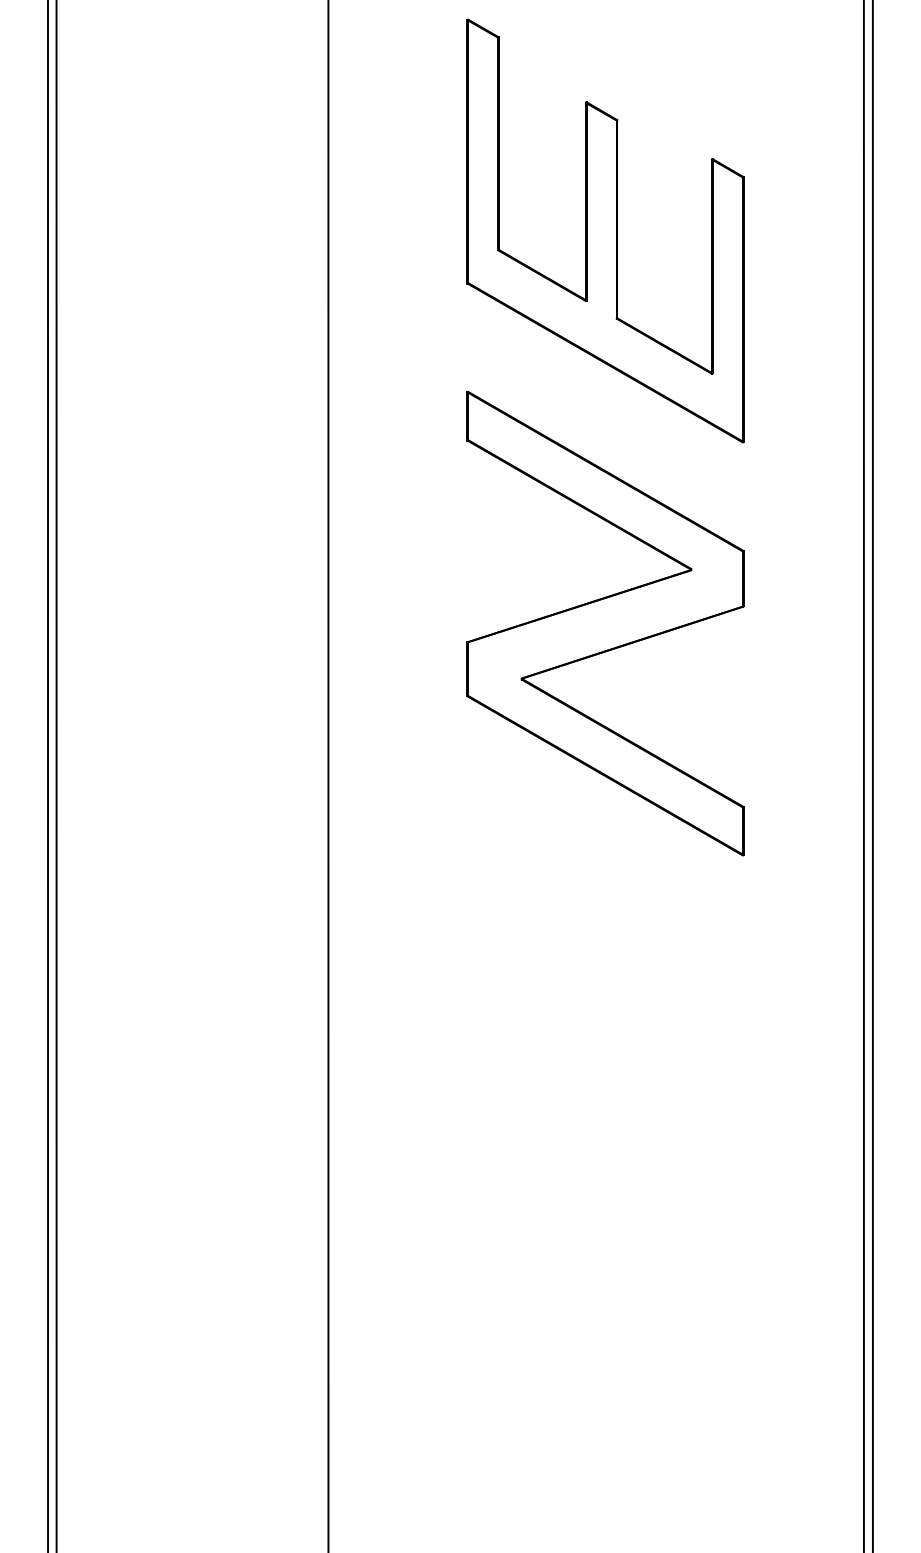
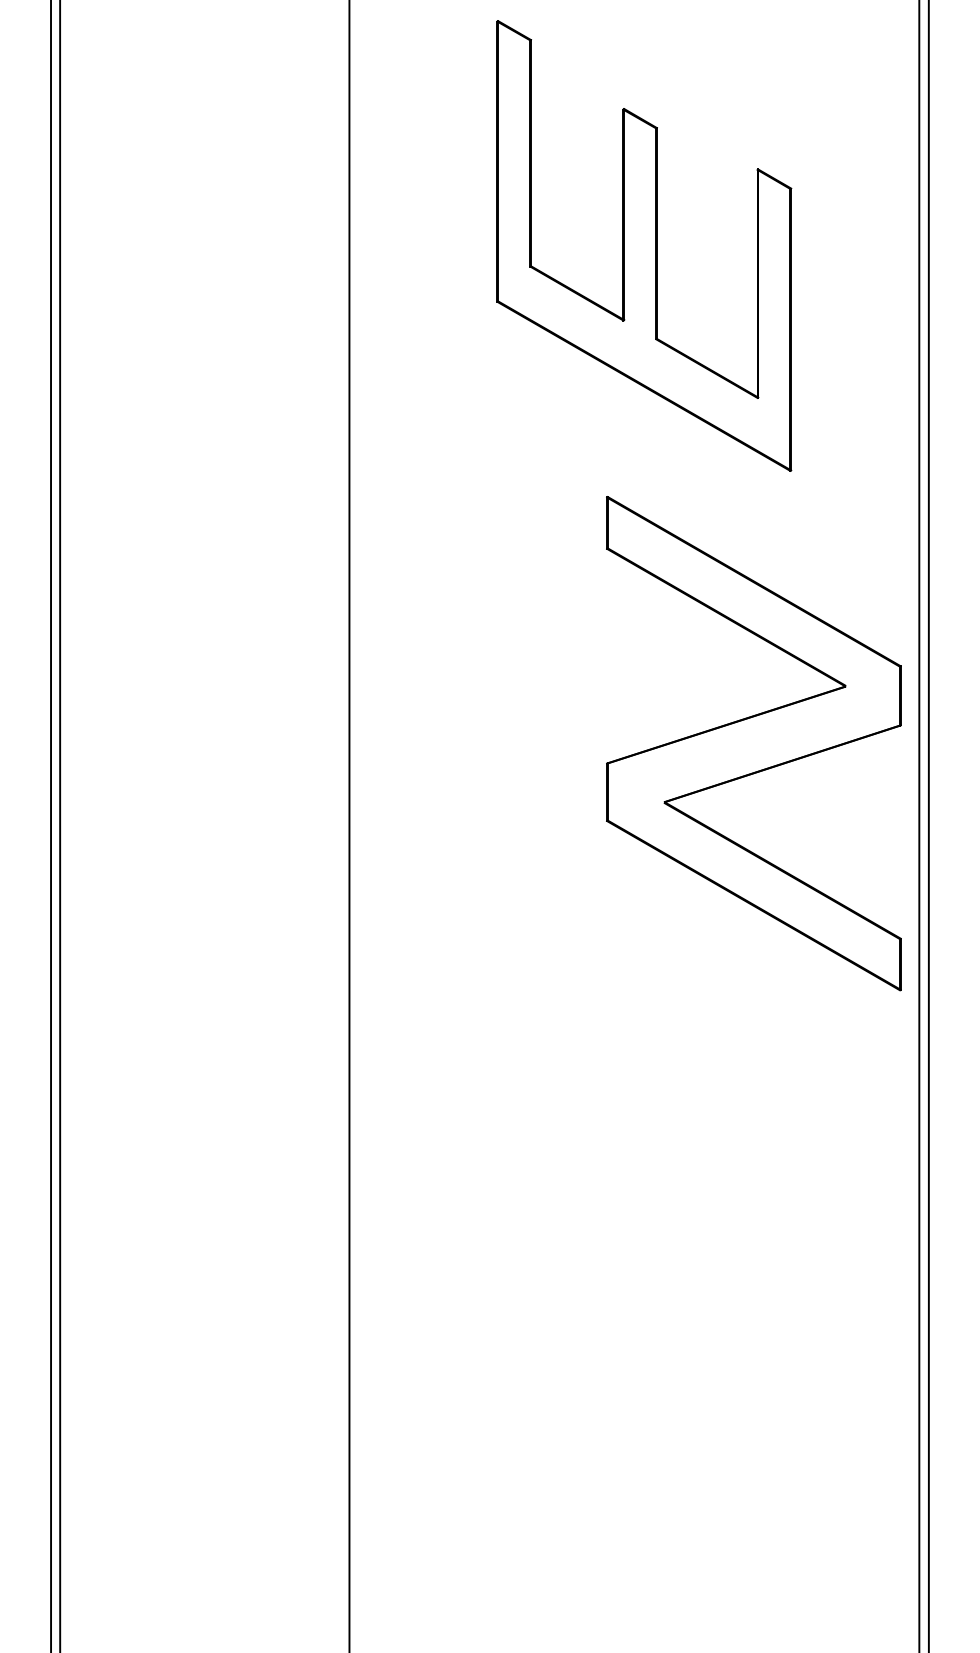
part: (605, 623) -> (753, 743), moved

